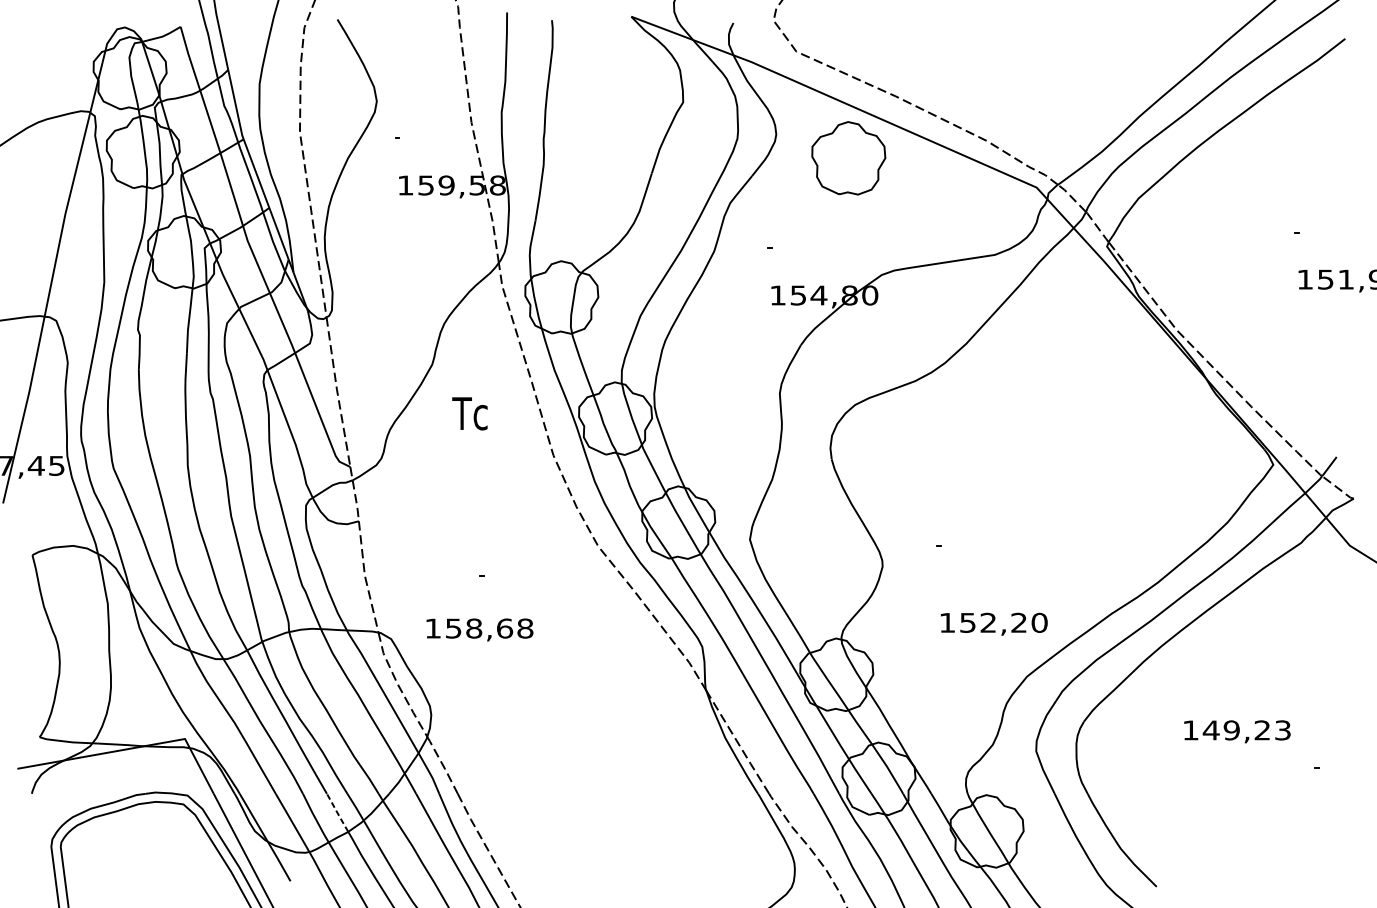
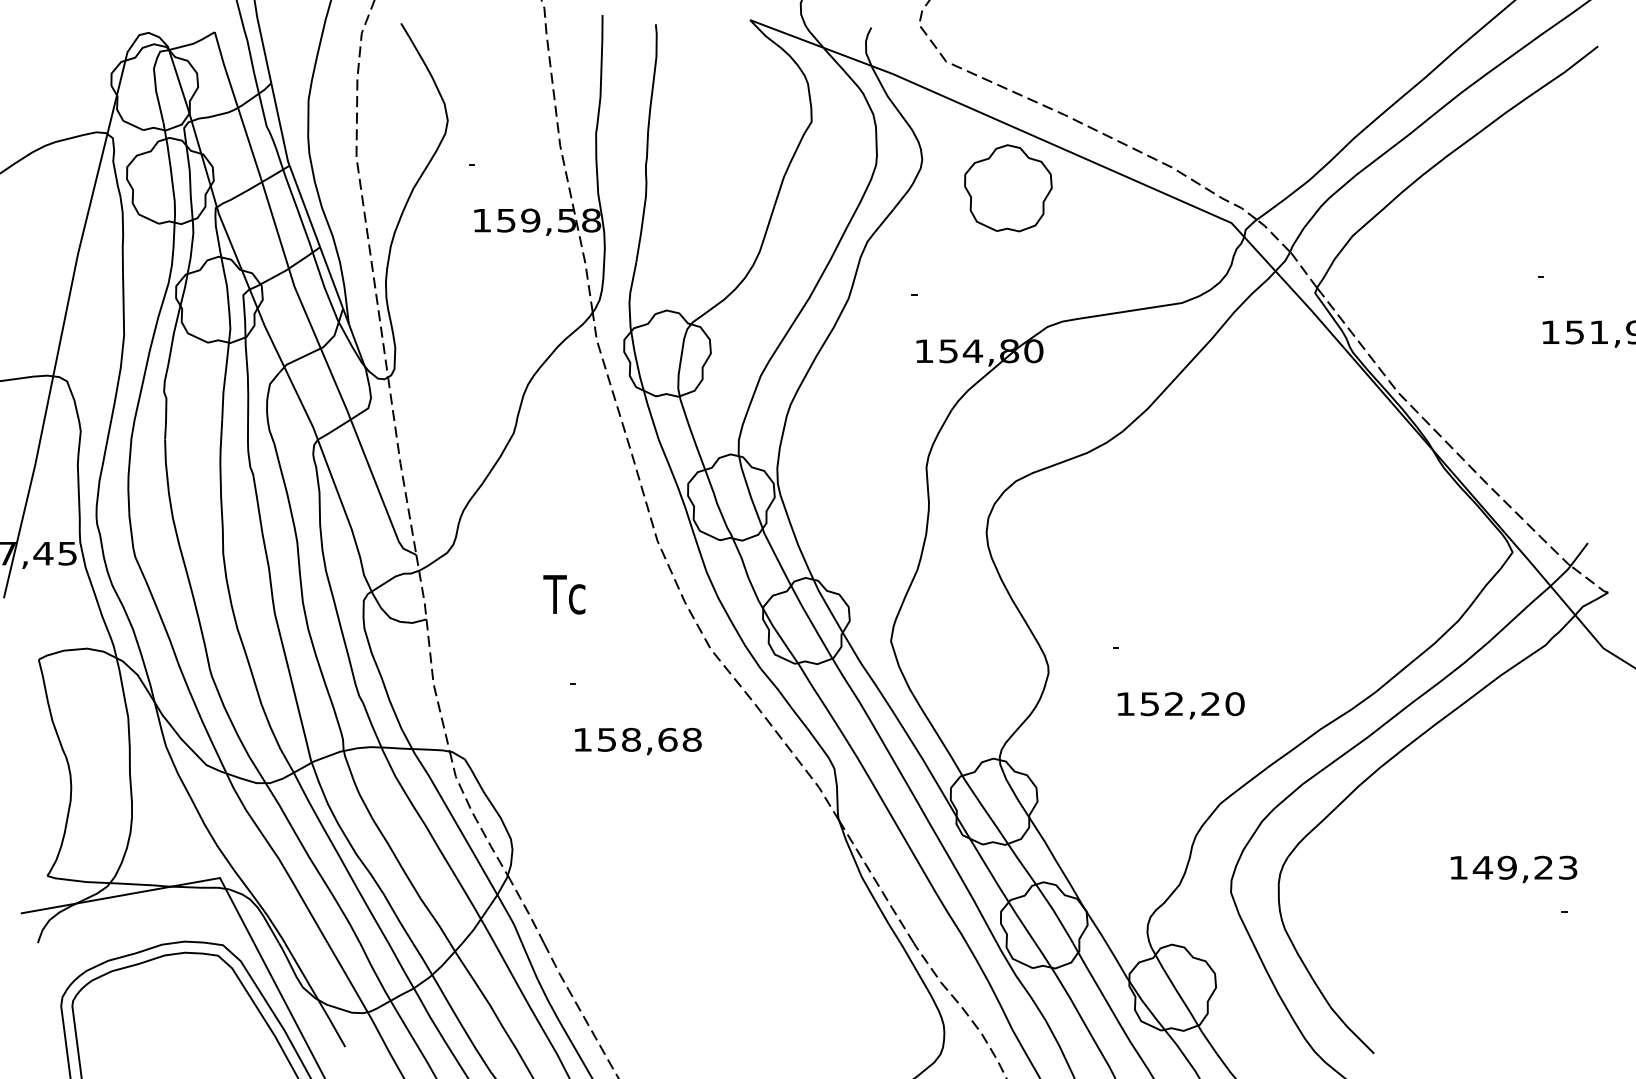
text: (470, 413) -> (564, 594), moved
text: (993, 624) -> (1180, 705), moved
text: (480, 629) -> (638, 741), moved
text: (1236, 731) -> (1513, 869), moved
line: (337, 812) -> (400, 965), dashed -> solid

